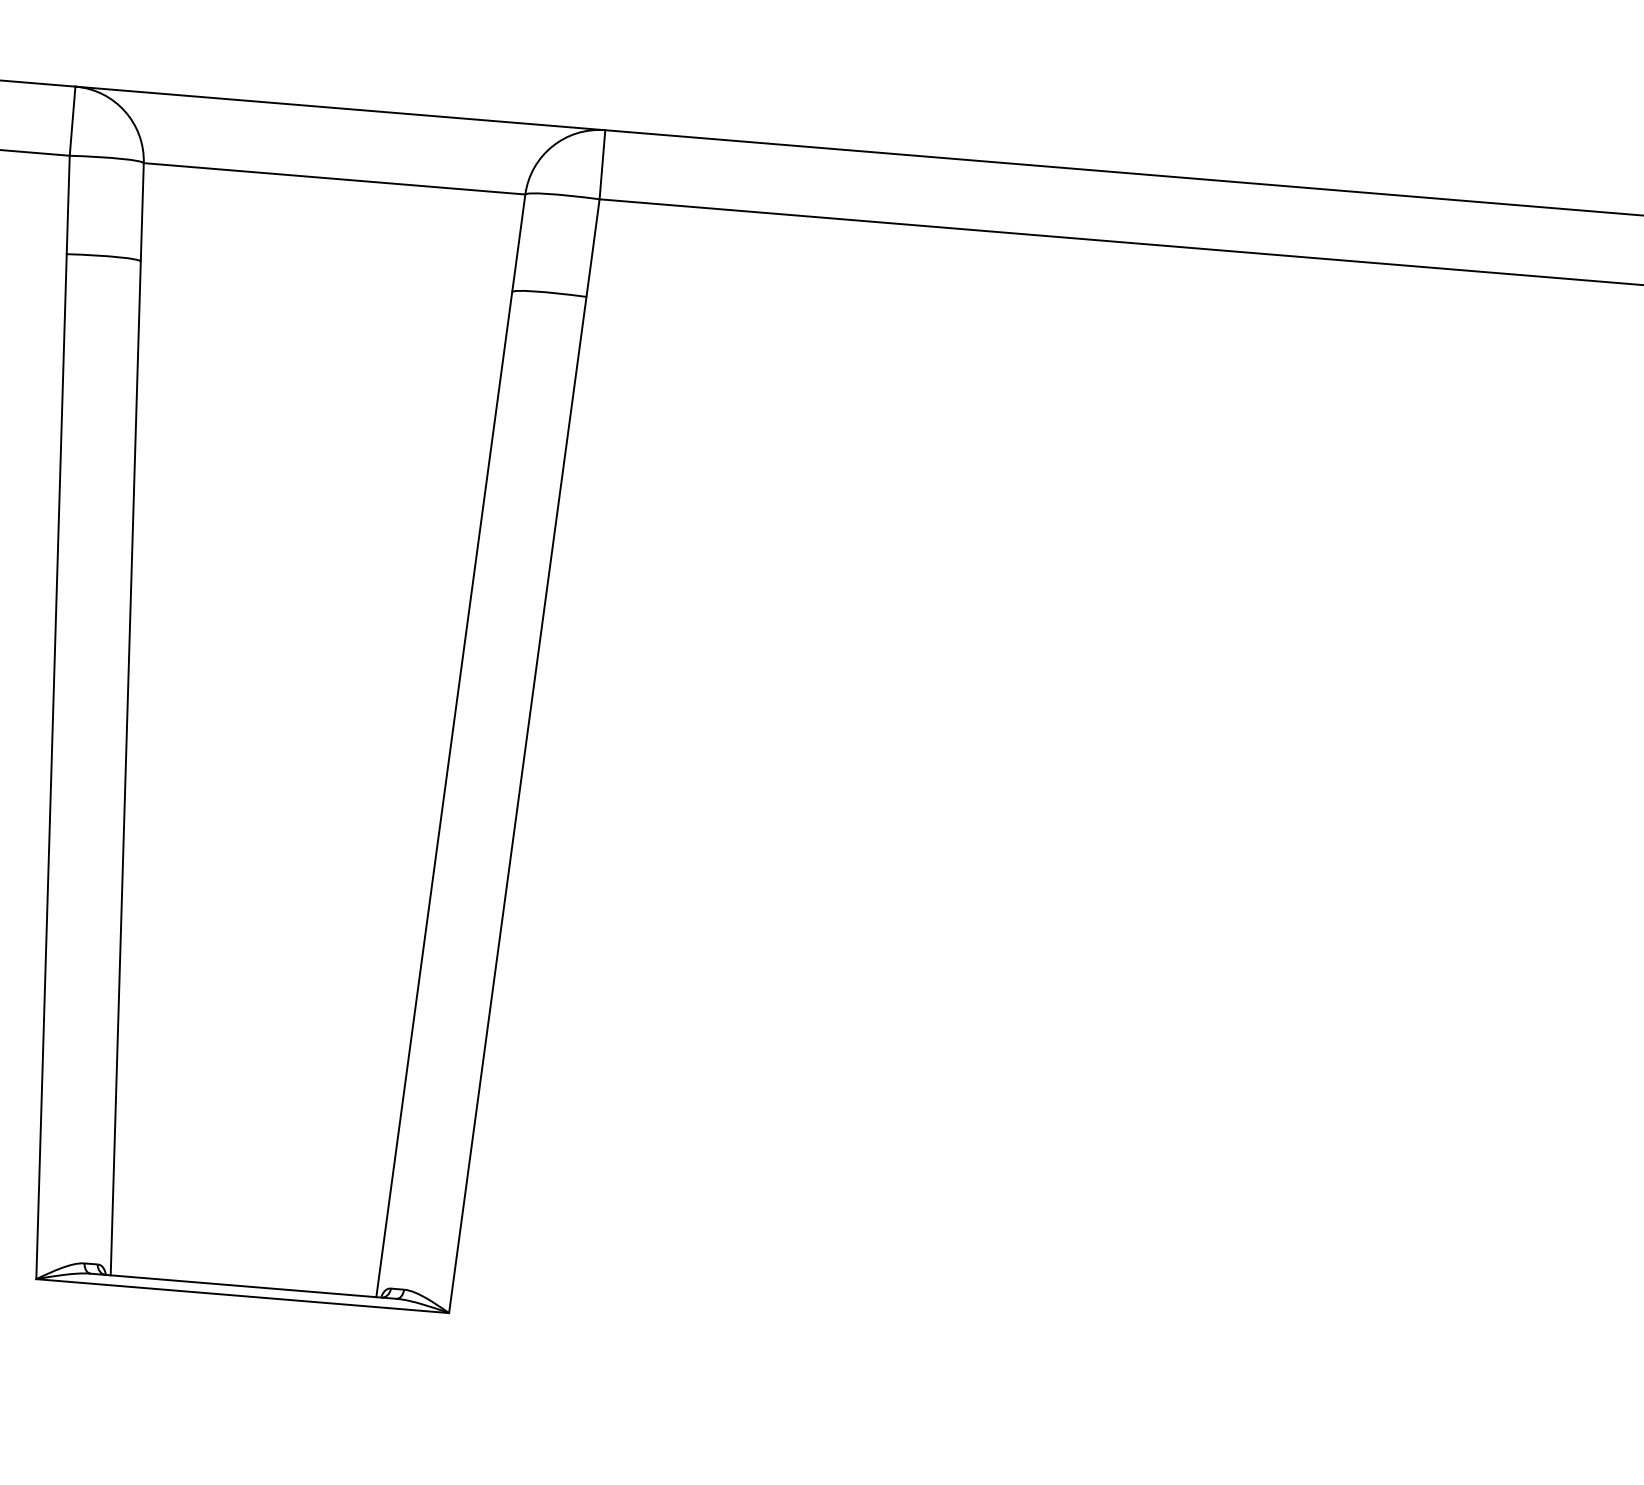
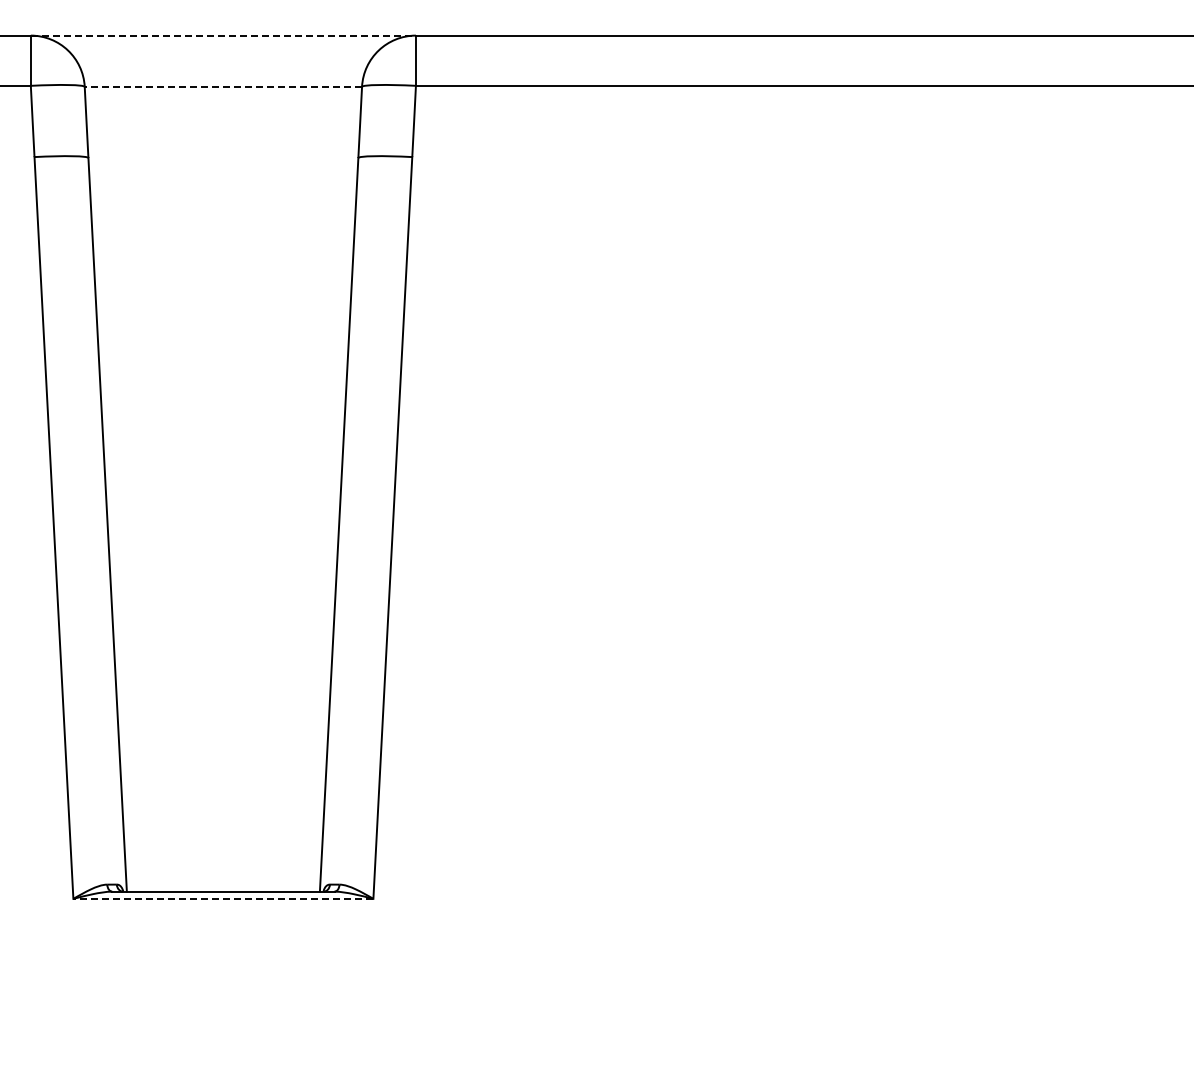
line: (340, 108) -> (223, 35), solid -> dashed
line: (334, 178) -> (223, 86), solid -> dashed
line: (241, 1295) -> (222, 898), solid -> dashed

